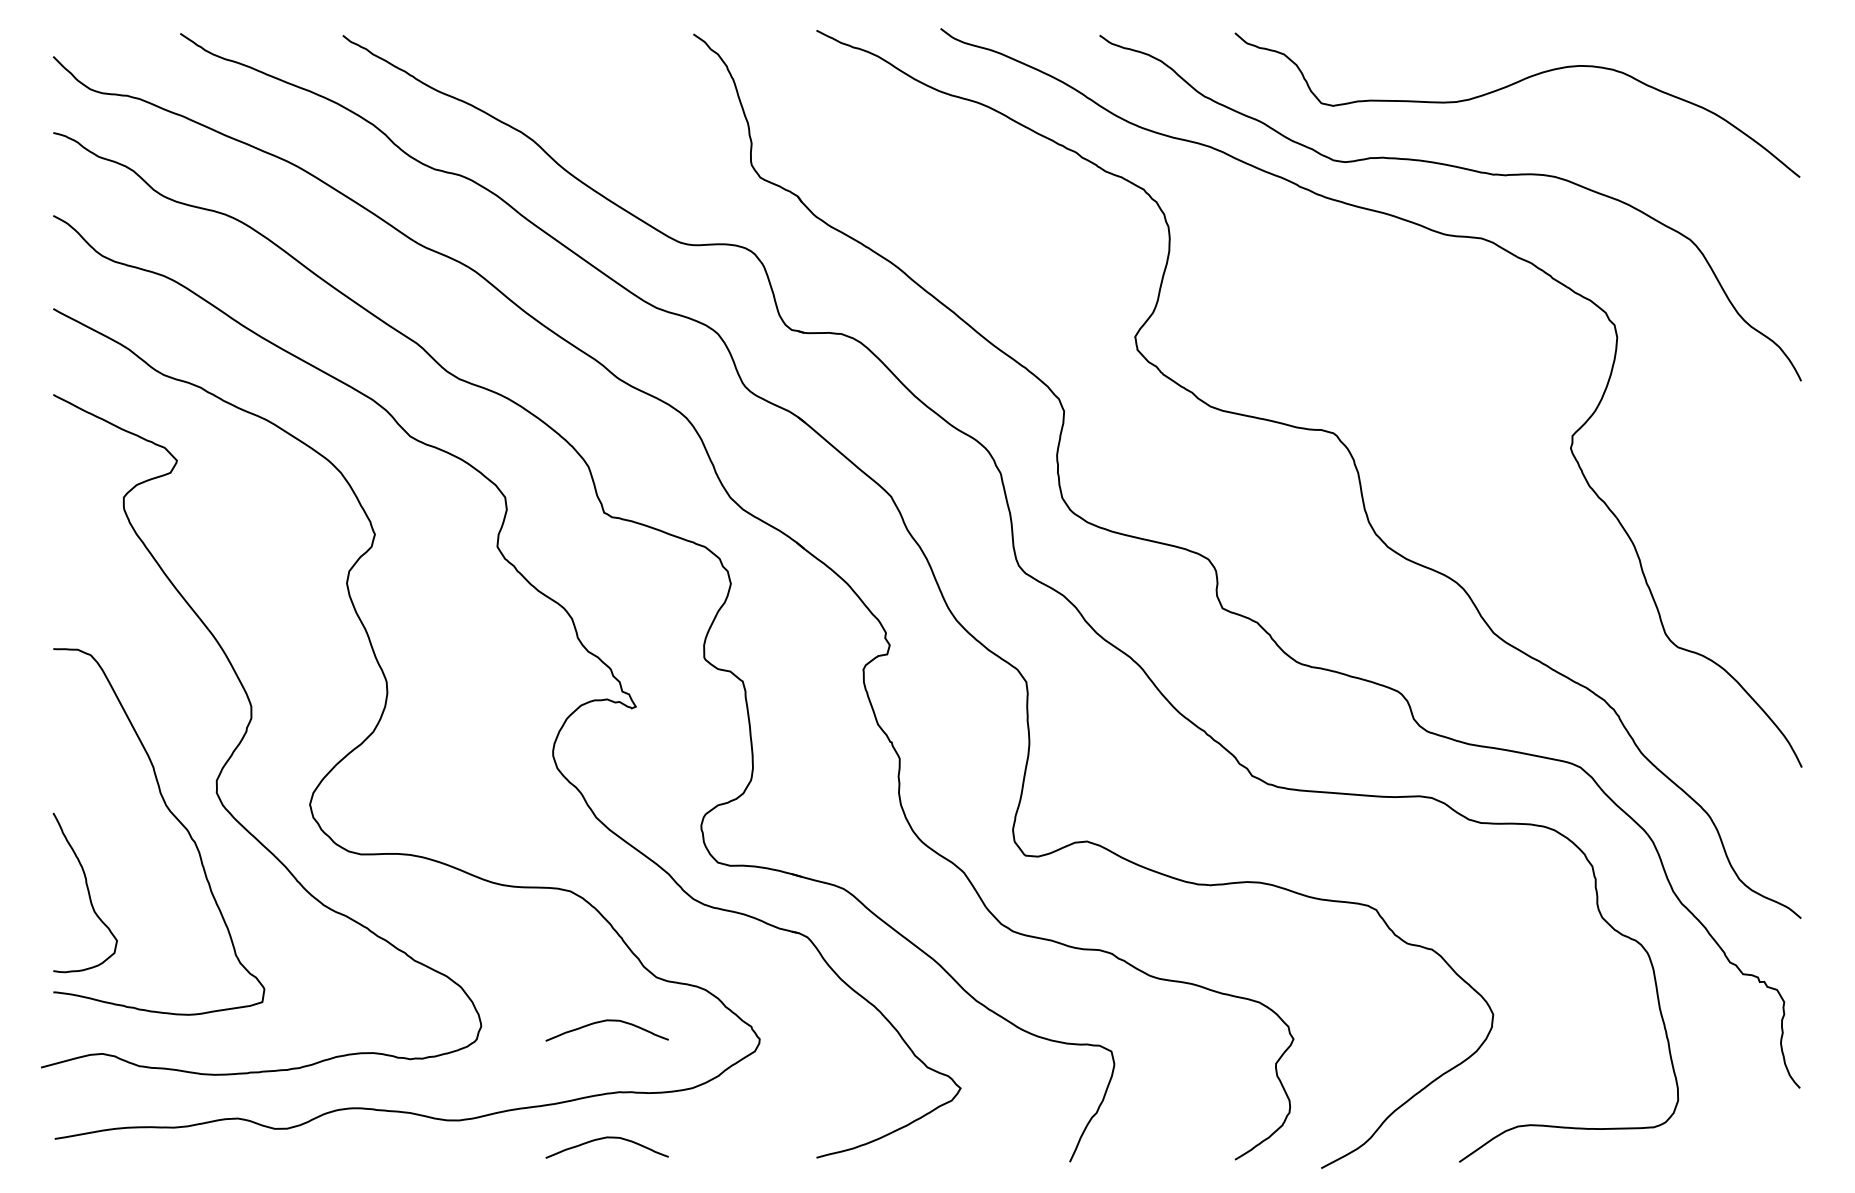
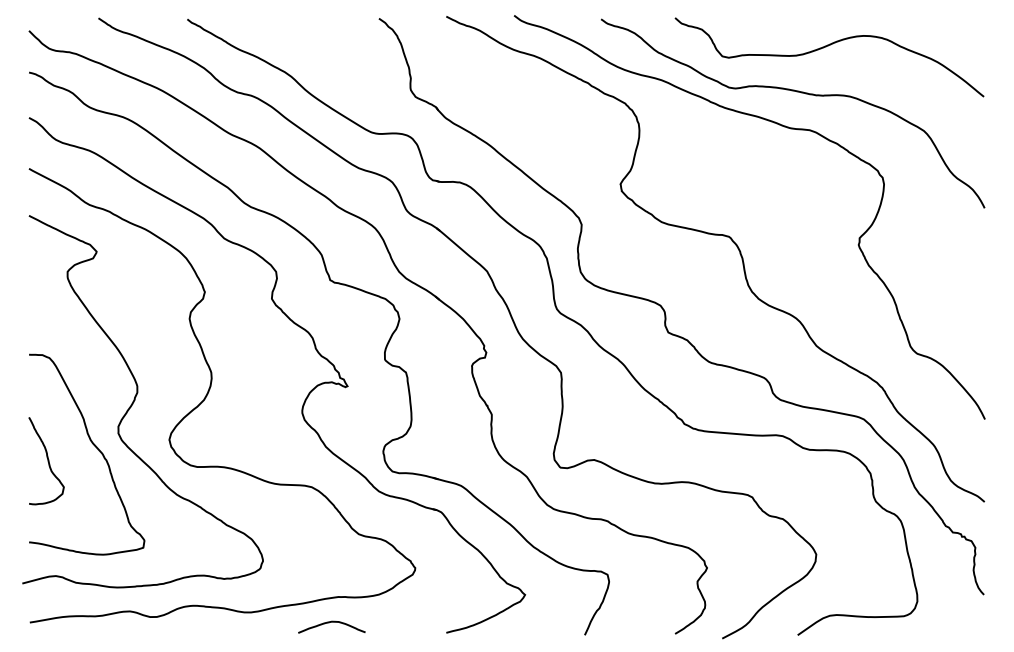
curve: (87, 893) -> (47, 461), moved
curve: (602, 1023) -> (329, 559), removed

